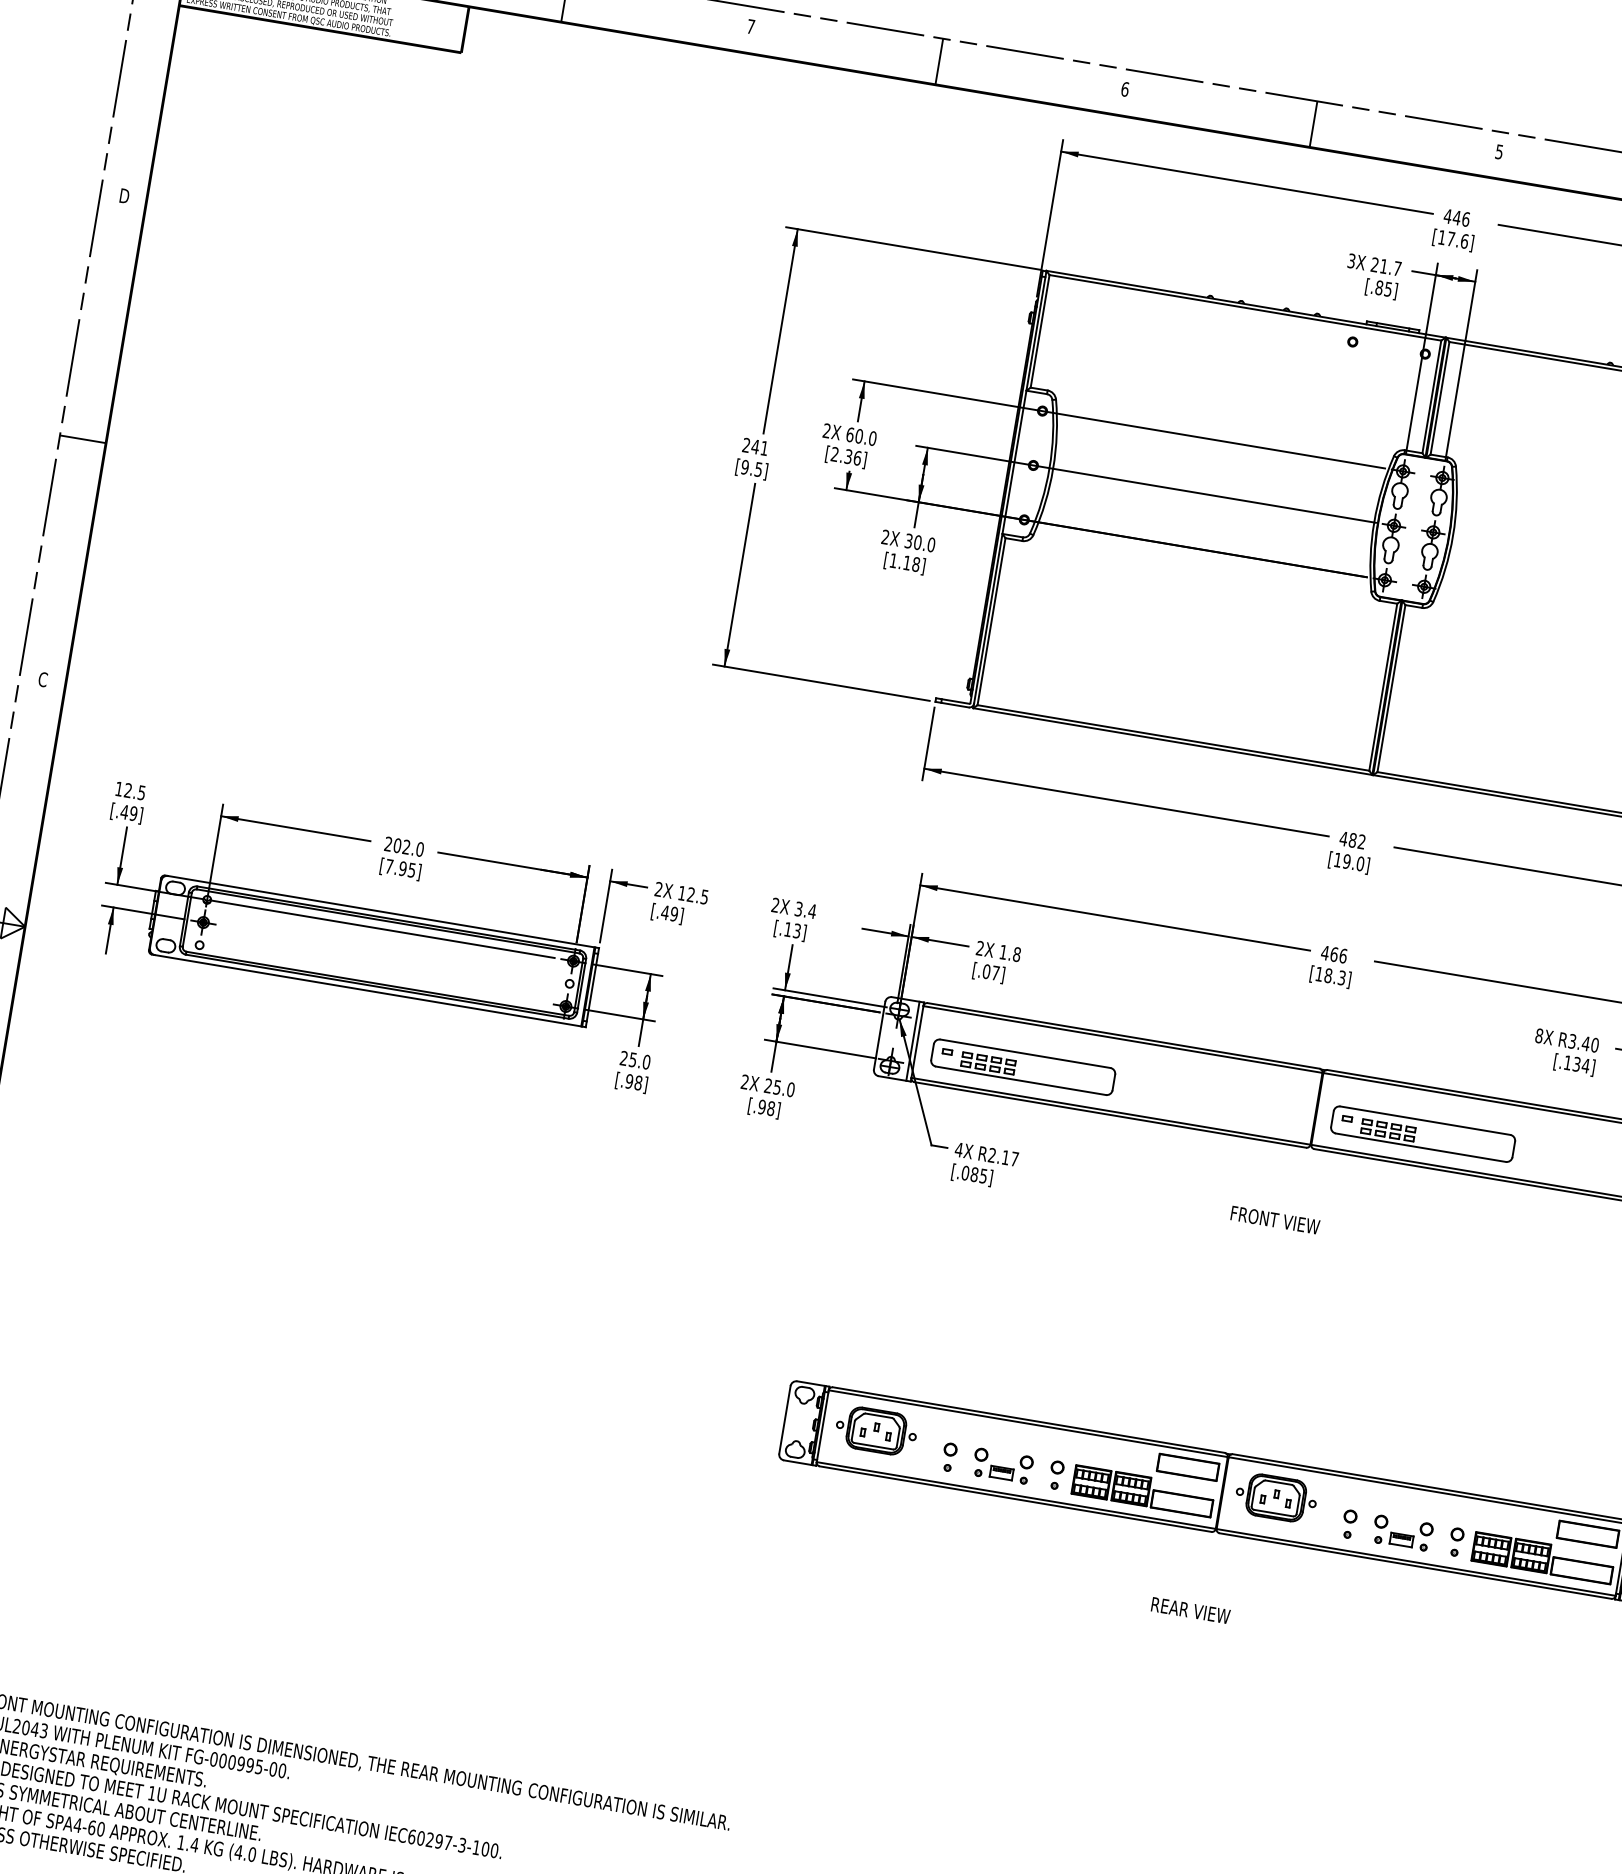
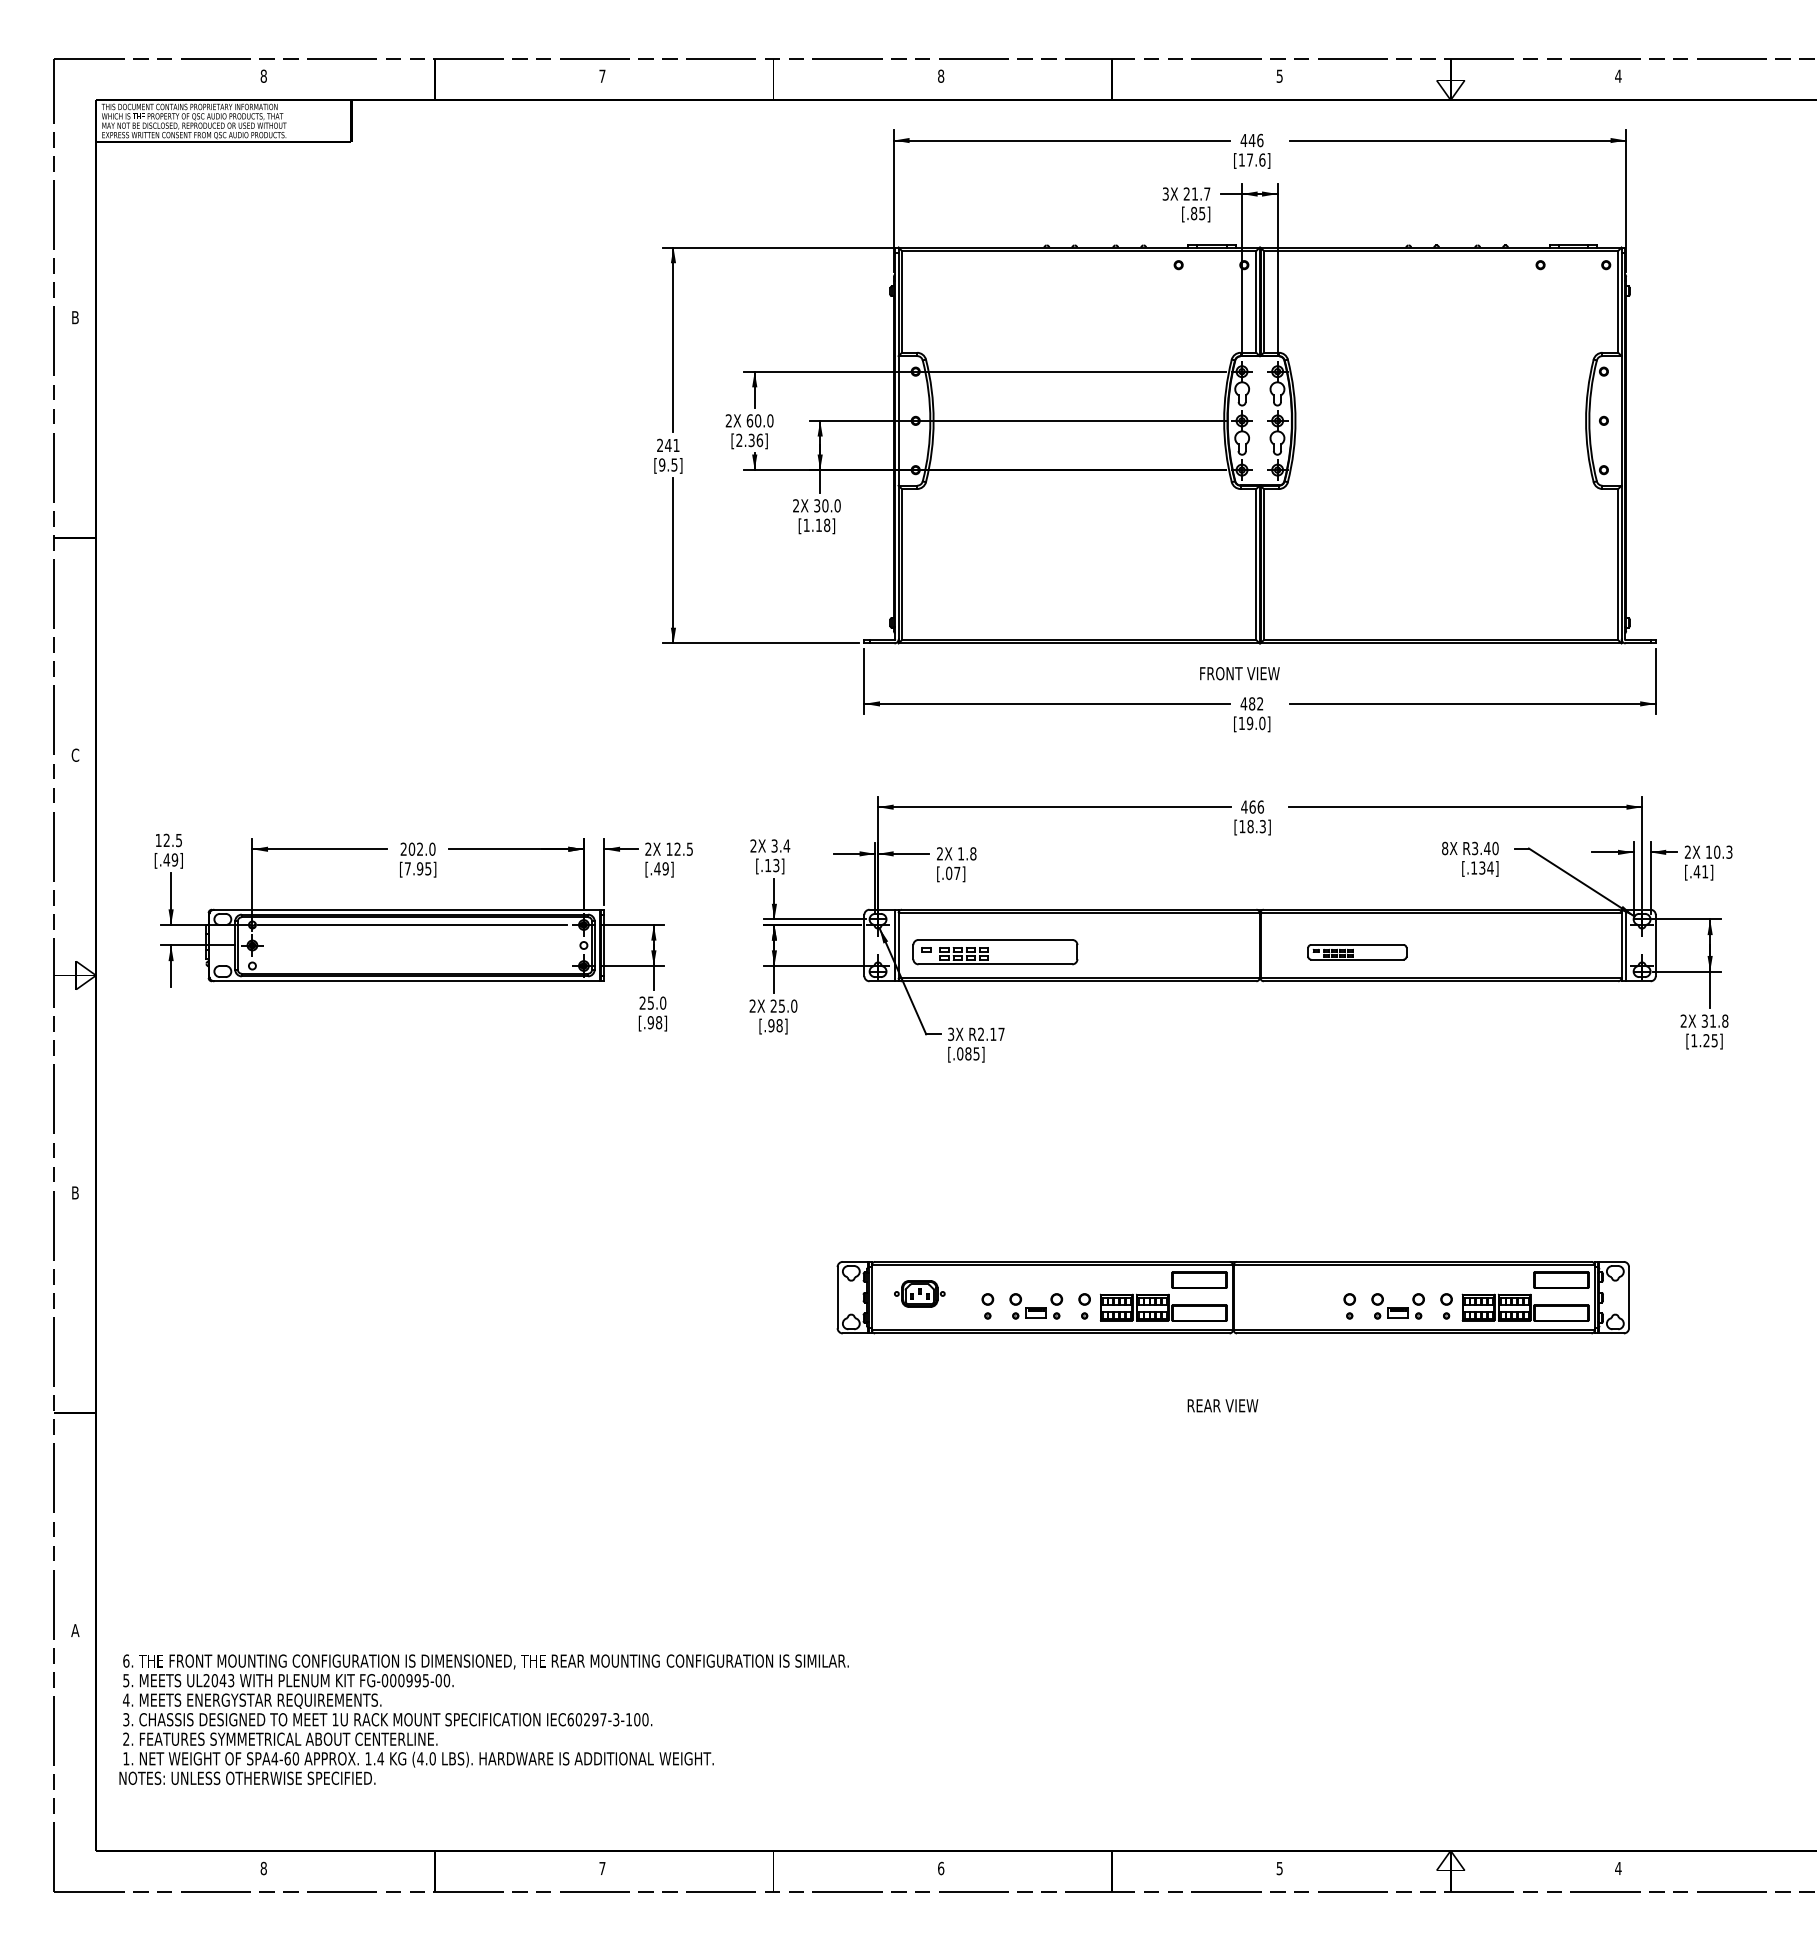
text: (1125, 88) -> (941, 75), 6 -> 8
text: (125, 196) -> (76, 317), D -> B
part: (1423, 1134) -> (1357, 952), size x0.6
text: (958, 1149) -> (950, 1034), 4X -> 3X
text: (1274, 1219) -> (1239, 673), moved
part: (876, 1430) -> (919, 1293), size x0.7
part: (1276, 1497) -> (1281, 1293), removed

